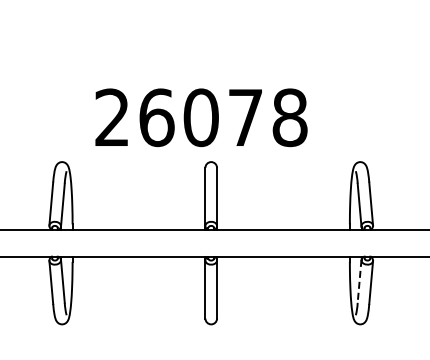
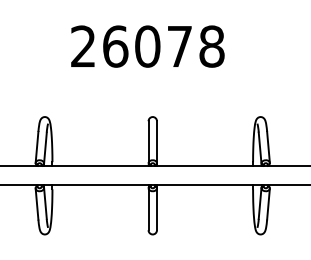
text: (201, 117) -> (147, 46), moved
line: (359, 281) -> (260, 203), dashed -> solid

